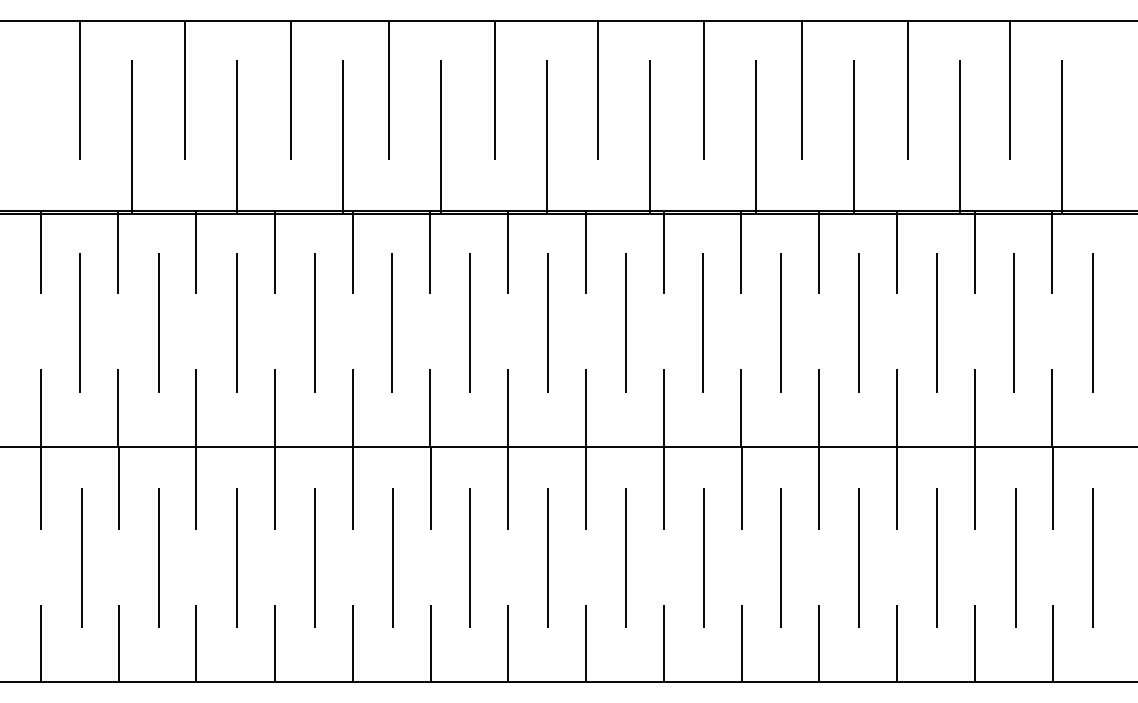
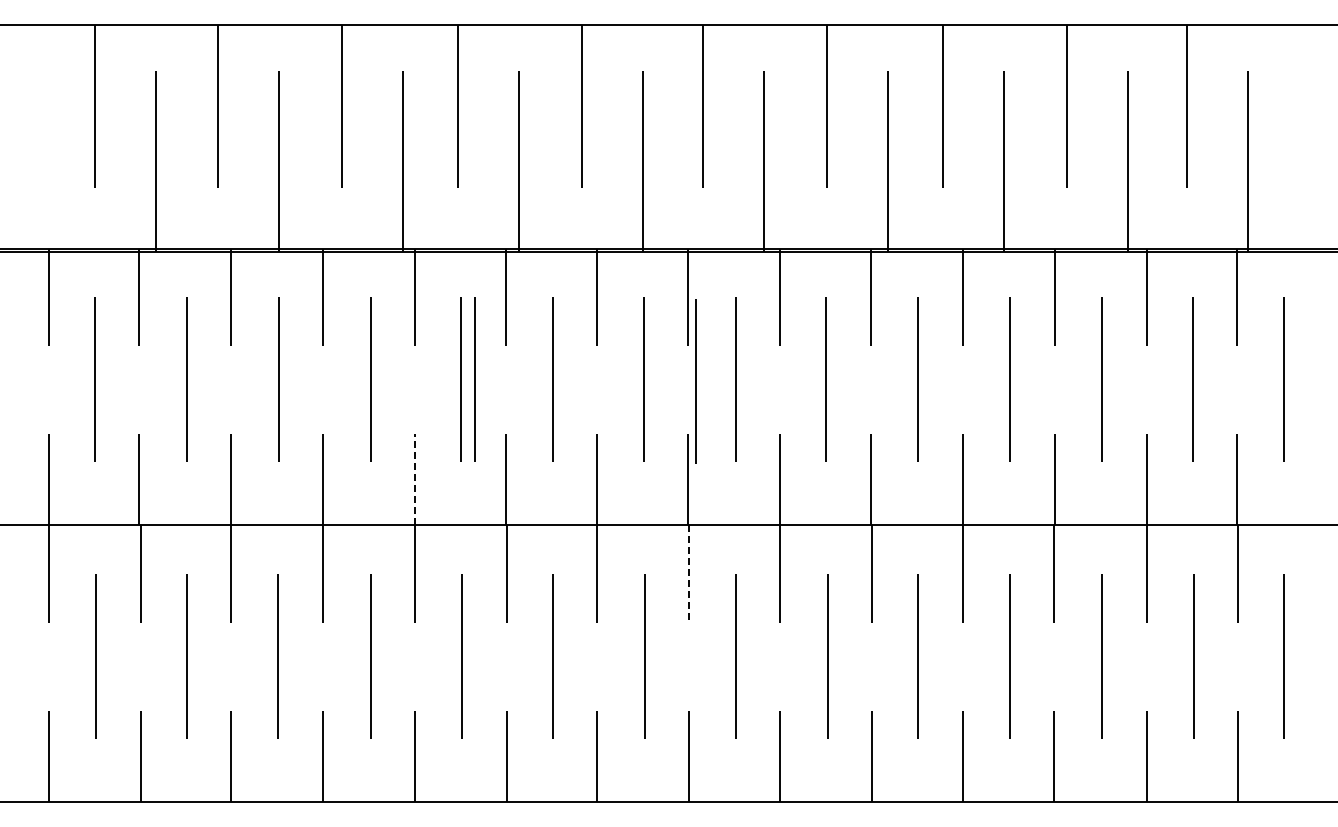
line: (403, 322) -> (474, 379), added
line: (591, 324) -> (695, 381), added
line: (353, 407) -> (415, 479), solid -> dashed
line: (586, 488) -> (689, 574), solid -> dashed

